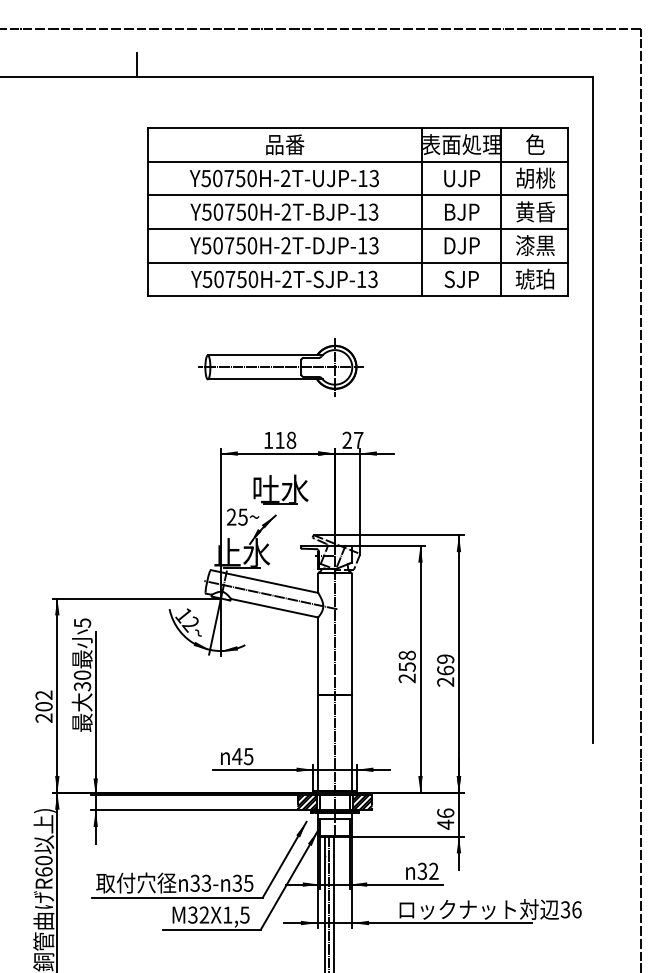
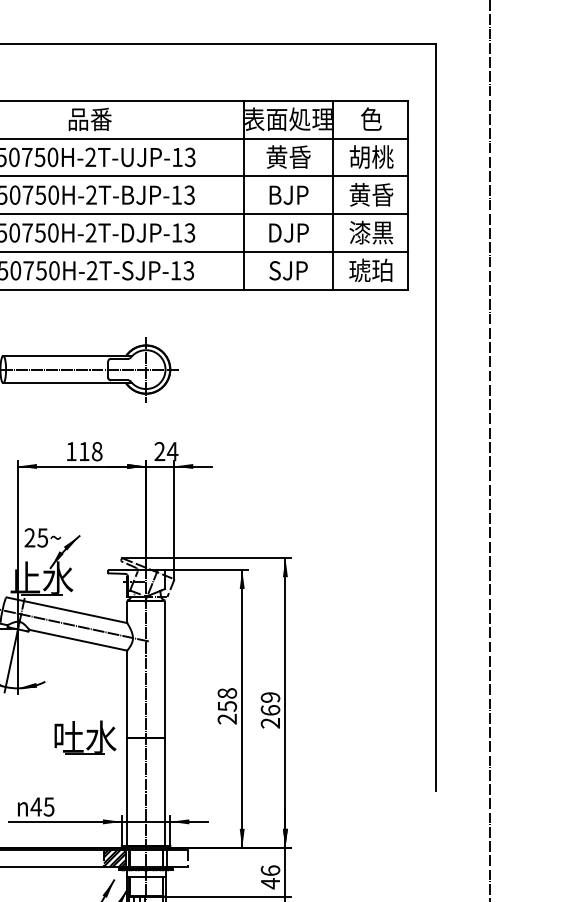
text: (461, 177) -> (288, 156), UJP -> 黄昏
text: (358, 440) -> (172, 451), 27 -> 24
part: (280, 489) -> (84, 737), moved
hatch: (362, 802) -> (177, 858), removed

